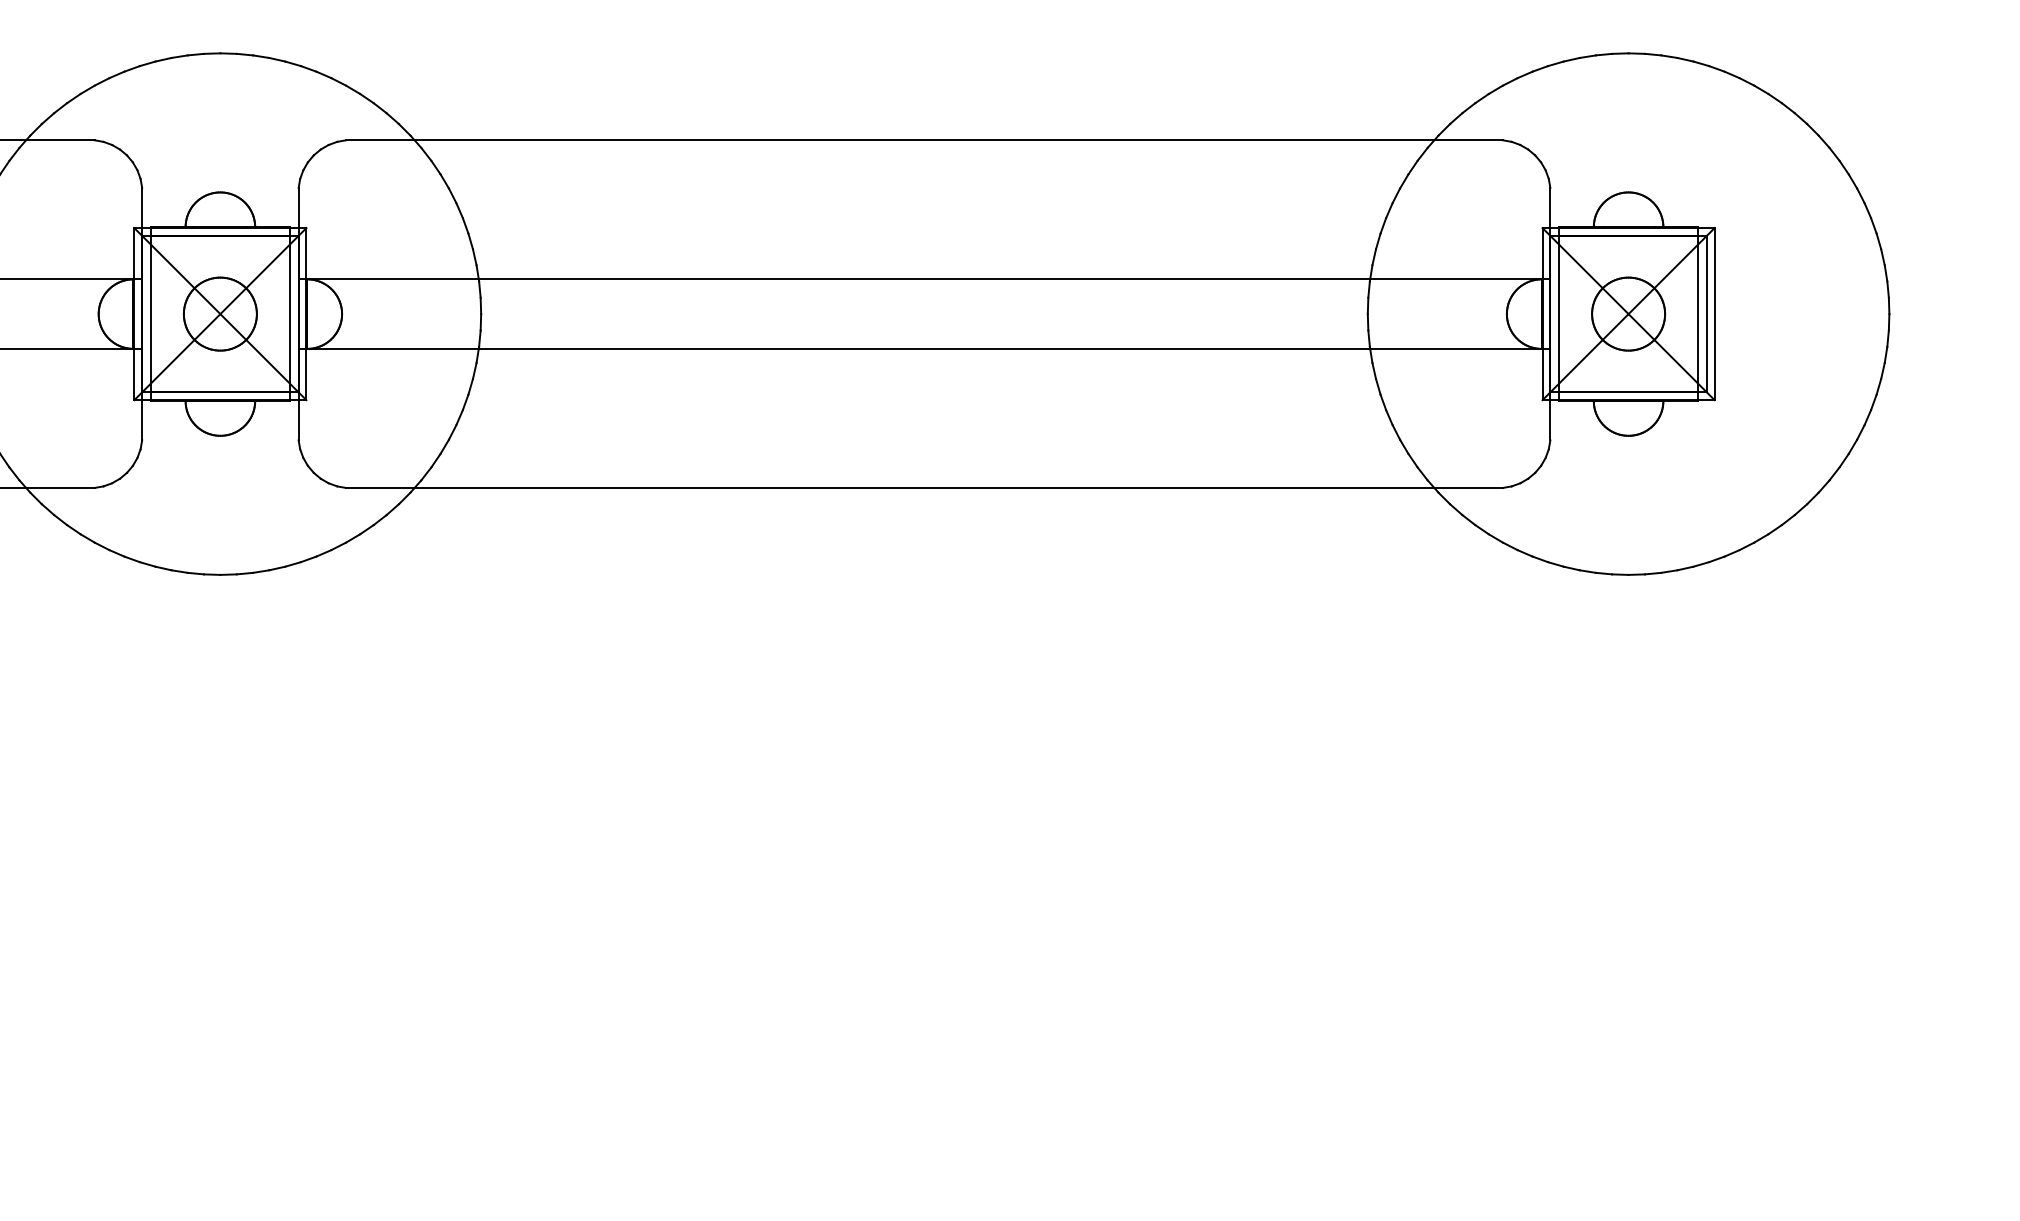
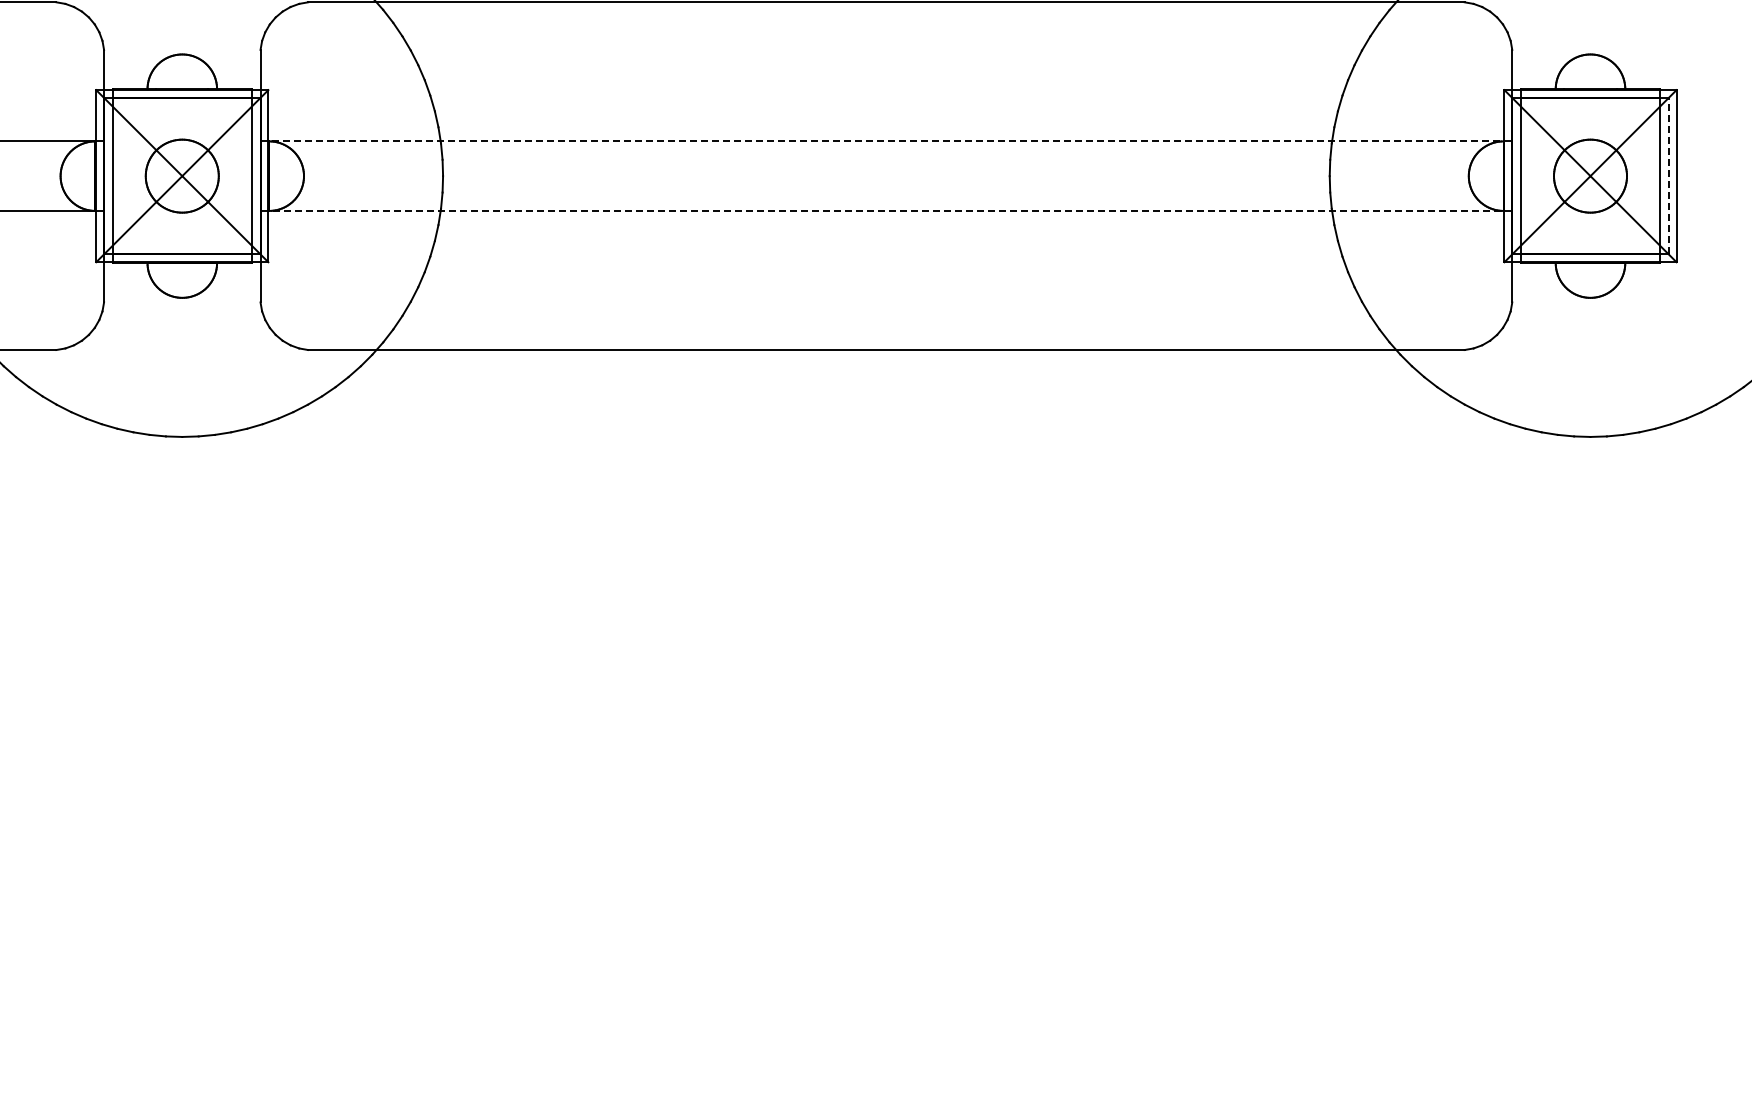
line: (924, 279) -> (886, 141), solid -> dashed
line: (1706, 313) -> (1668, 175), solid -> dashed
line: (924, 348) -> (886, 210), solid -> dashed

